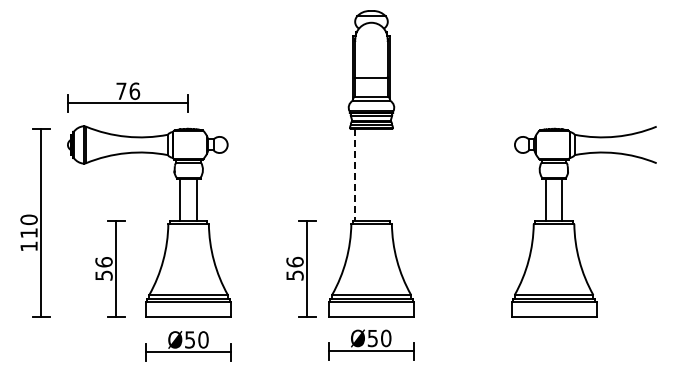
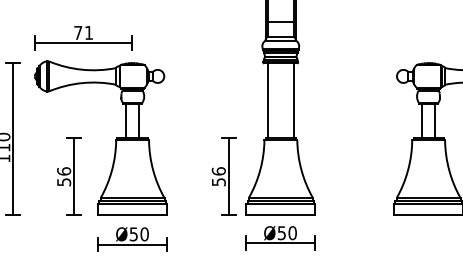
text: (134, 90) -> (88, 32), 76 -> 71
line: (387, 174) -> (293, 100), added
line: (355, 175) -> (267, 101), dashed -> solid

